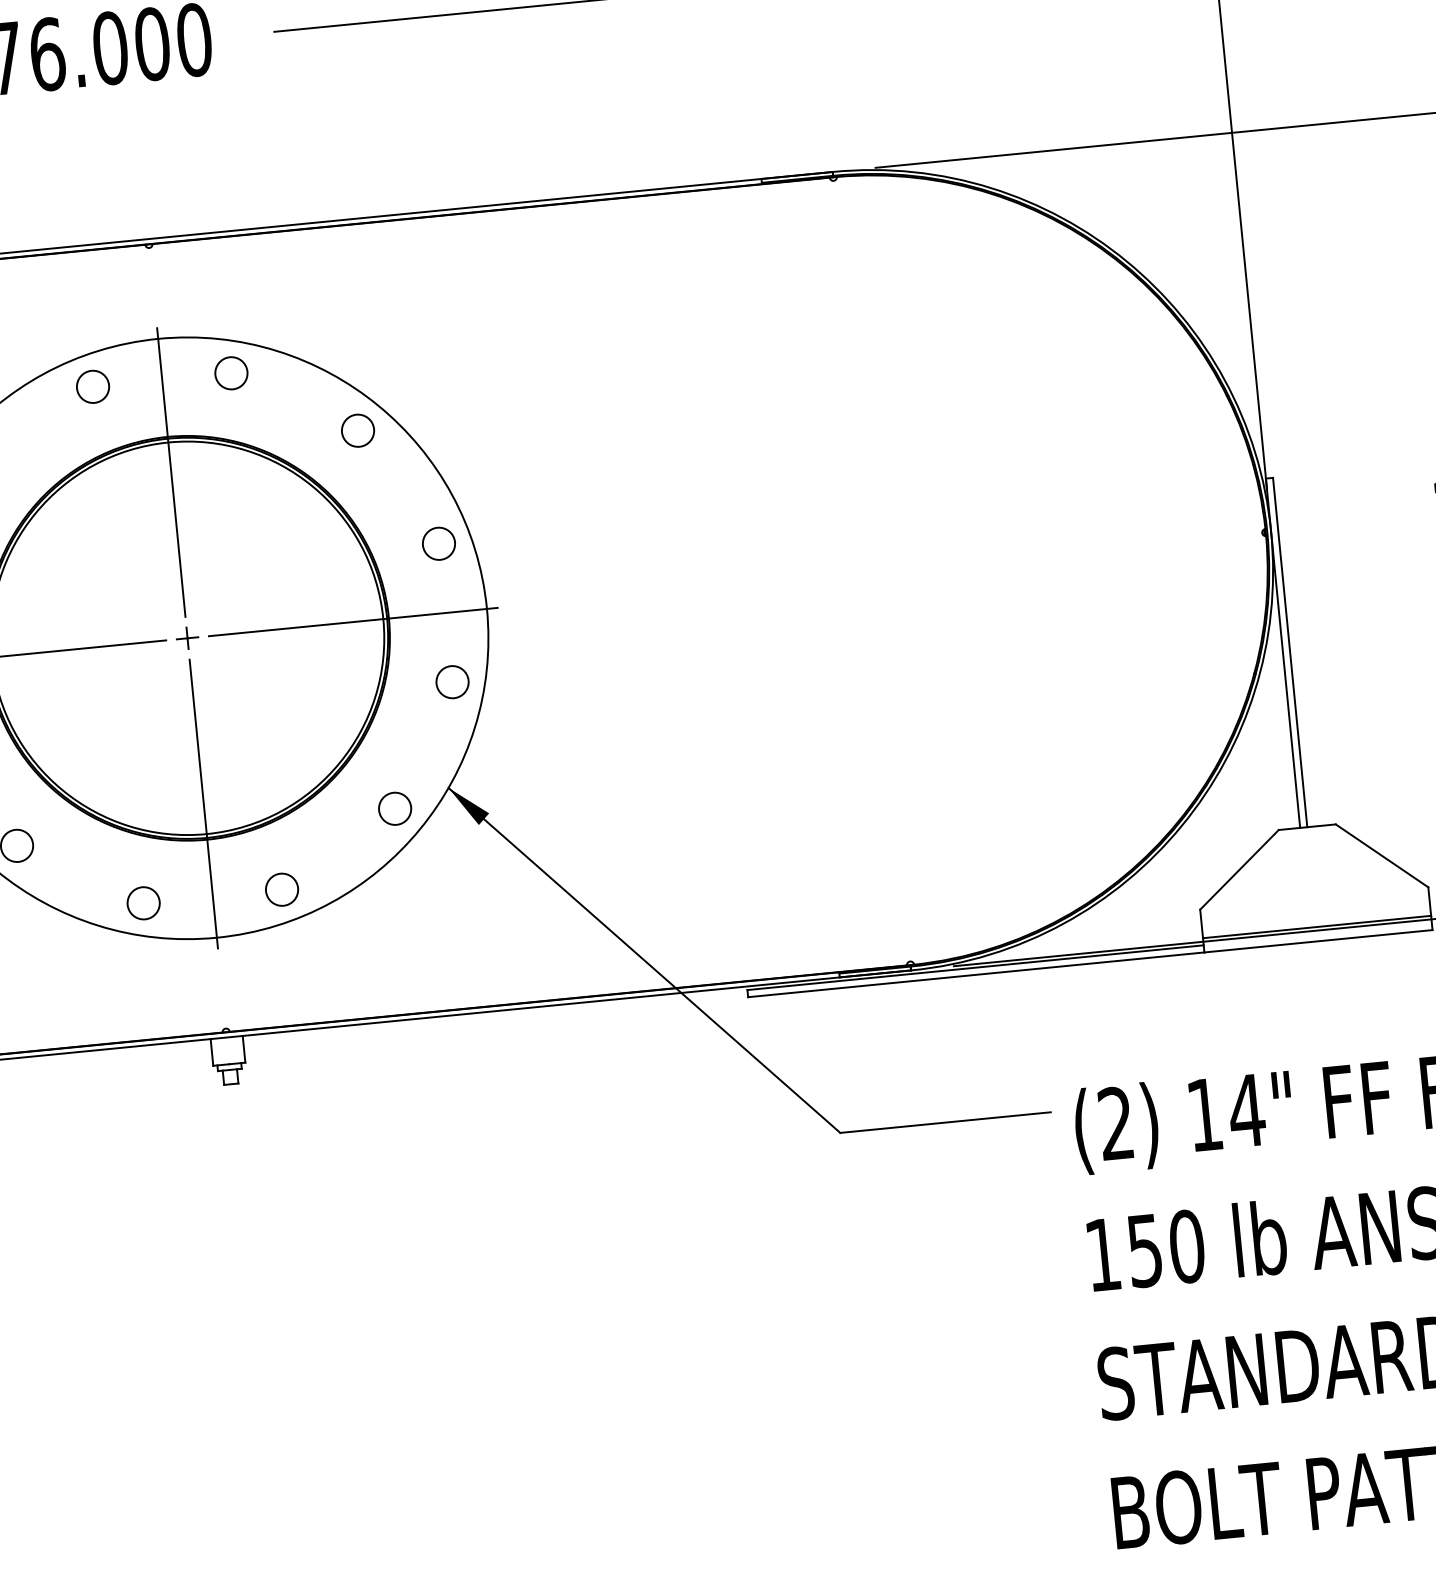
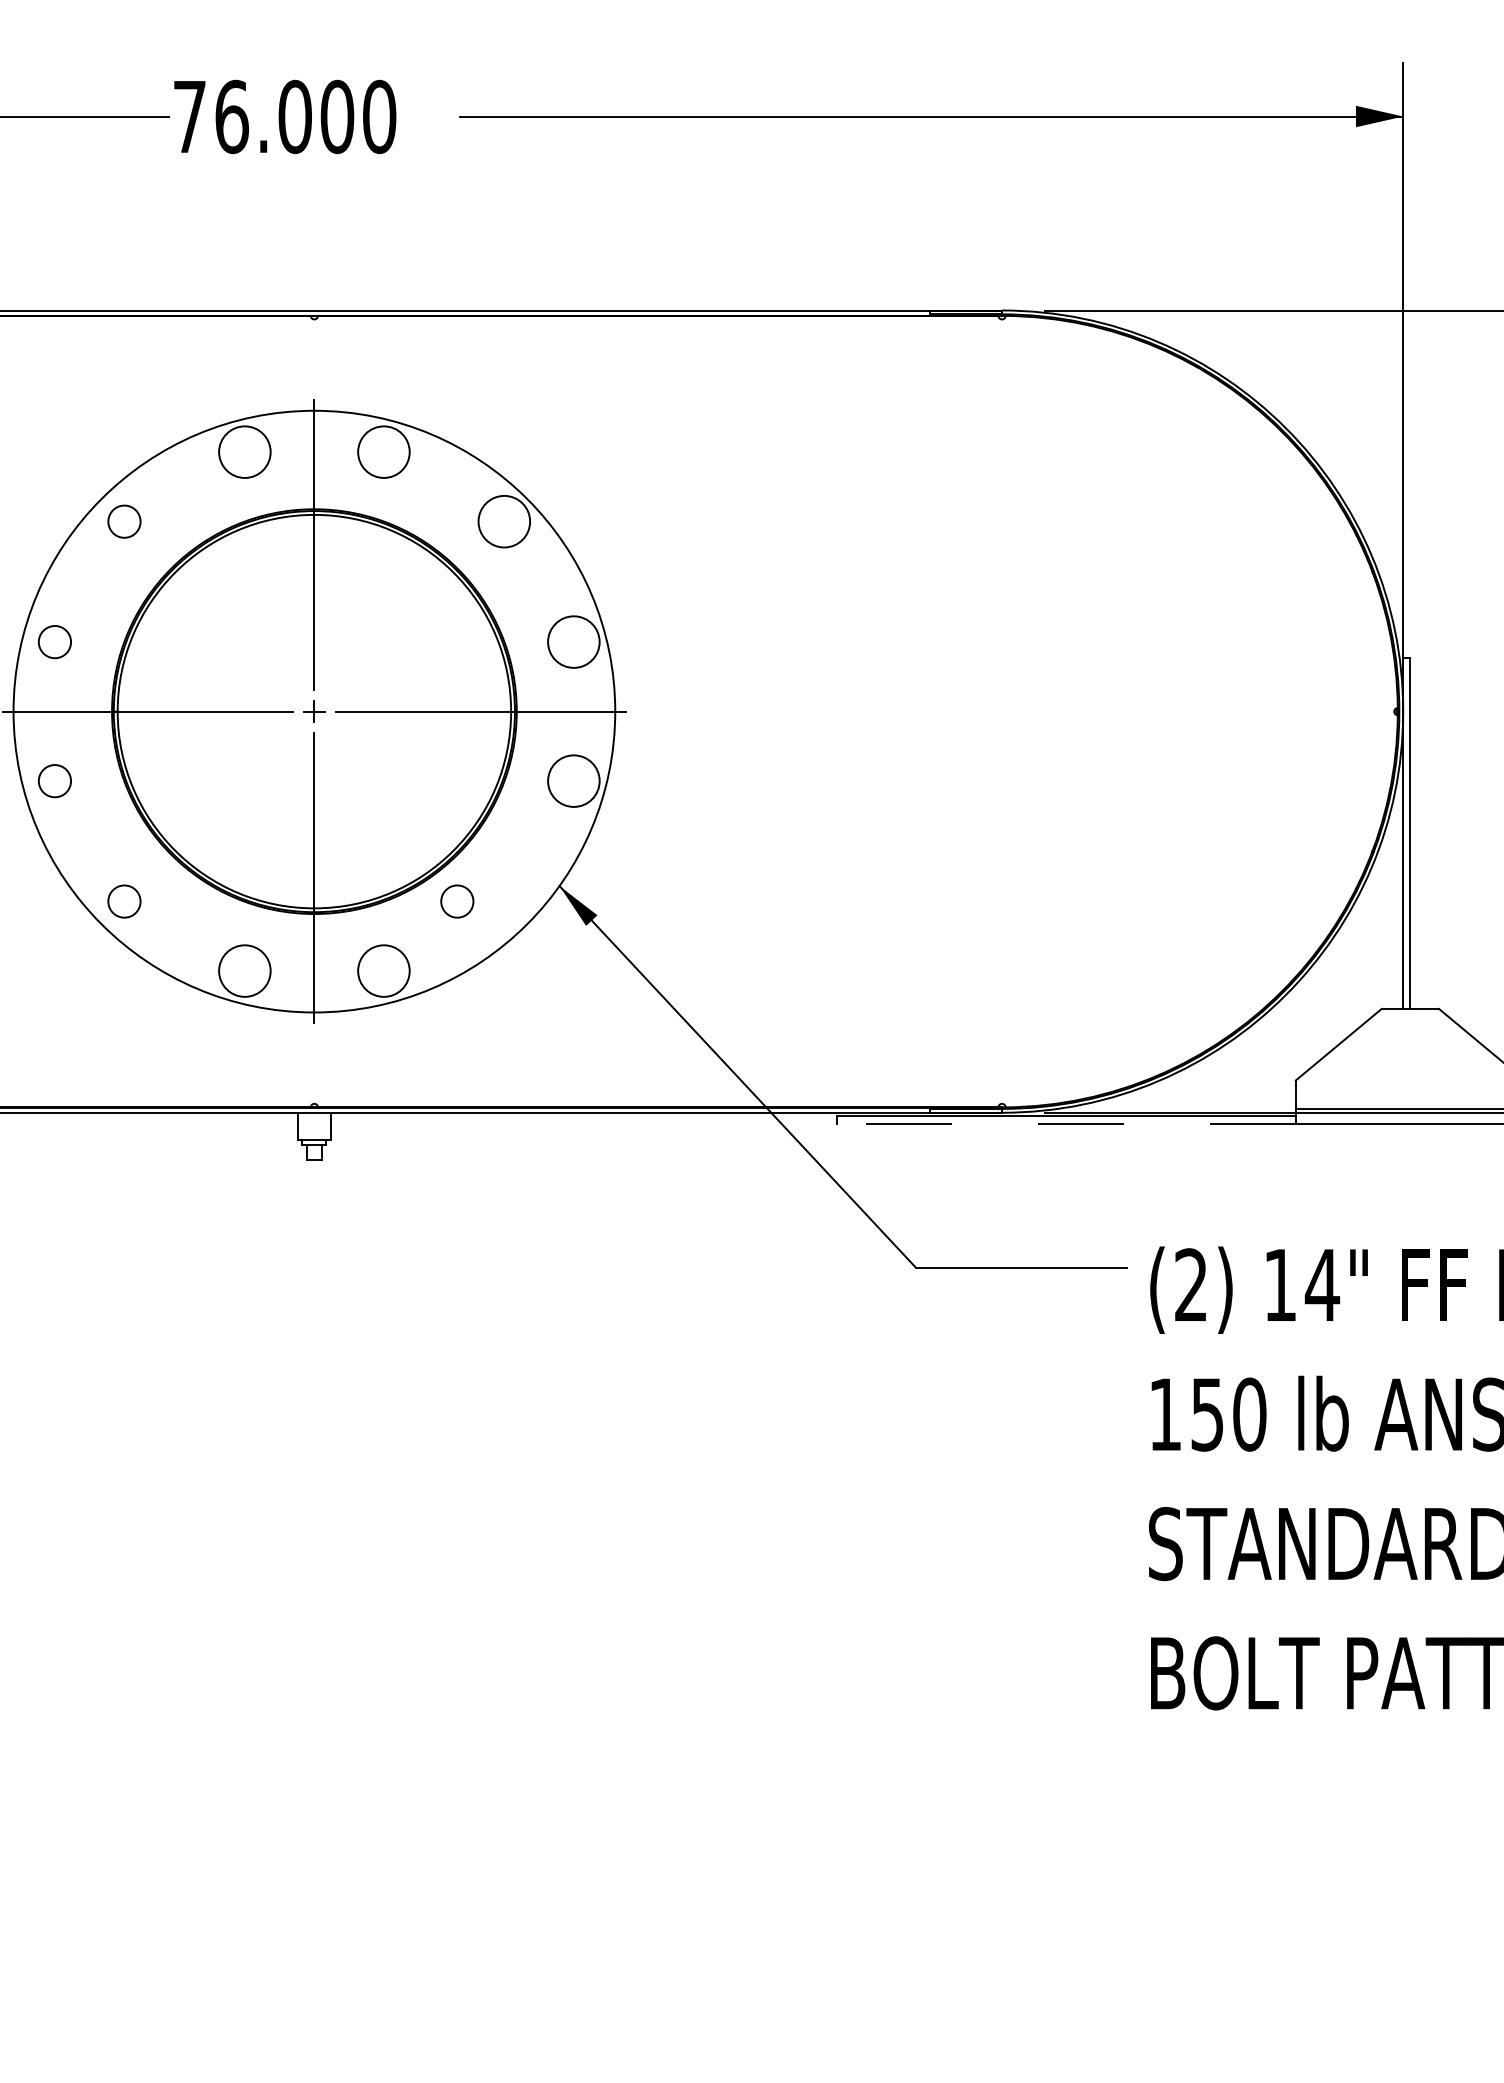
circle: (231, 373) -> (383, 452), size x1.6
circle: (92, 387) -> (244, 452), size x1.6
circle: (358, 430) -> (504, 521), size x1.6
circle: (438, 544) -> (573, 642), size x1.6
circle: (452, 682) -> (573, 781), size x1.6
circle: (395, 808) -> (457, 901), moved
circle: (281, 889) -> (383, 970), size x1.6
circle: (143, 902) -> (244, 970), size x1.6
line: (976, 974) -> (1066, 1123), solid -> dashed

